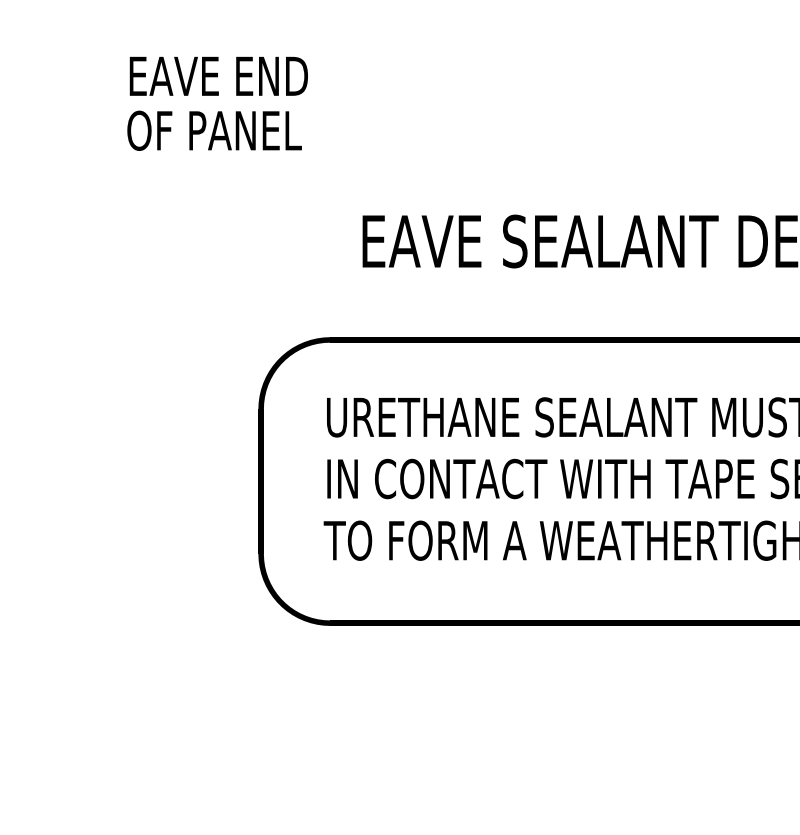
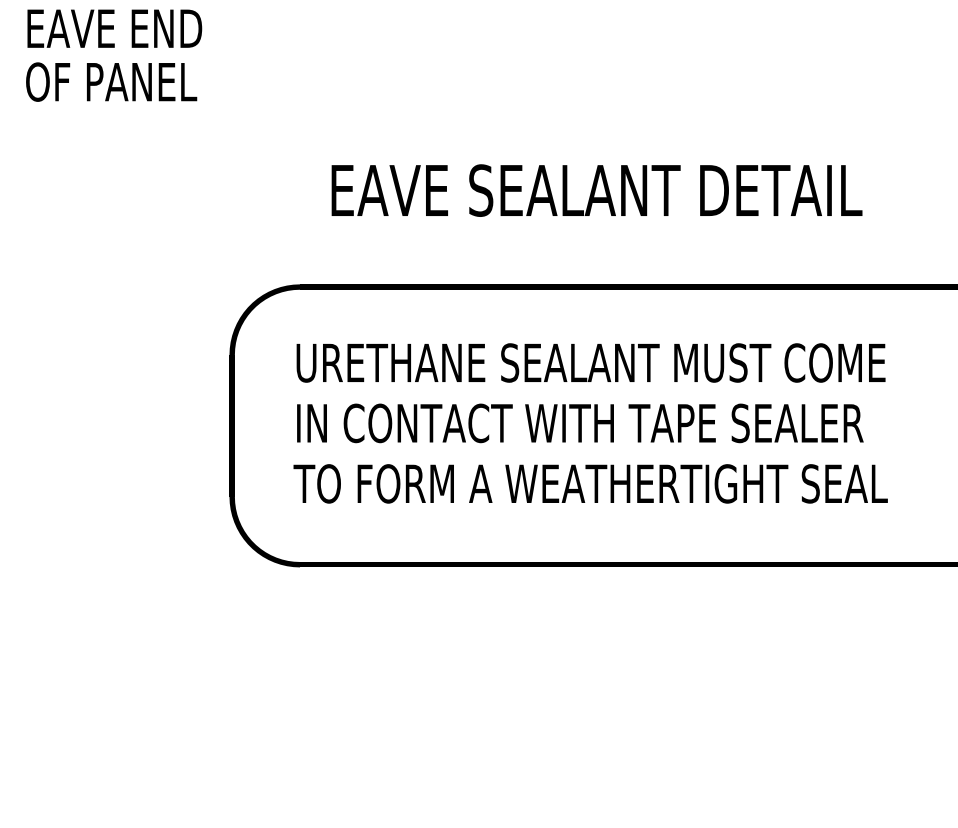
text: (218, 76) -> (114, 28), moved
text: (214, 130) -> (111, 81), moved

